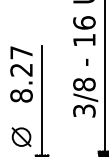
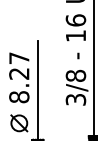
text: (21, 74) -> (19, 77), moved

